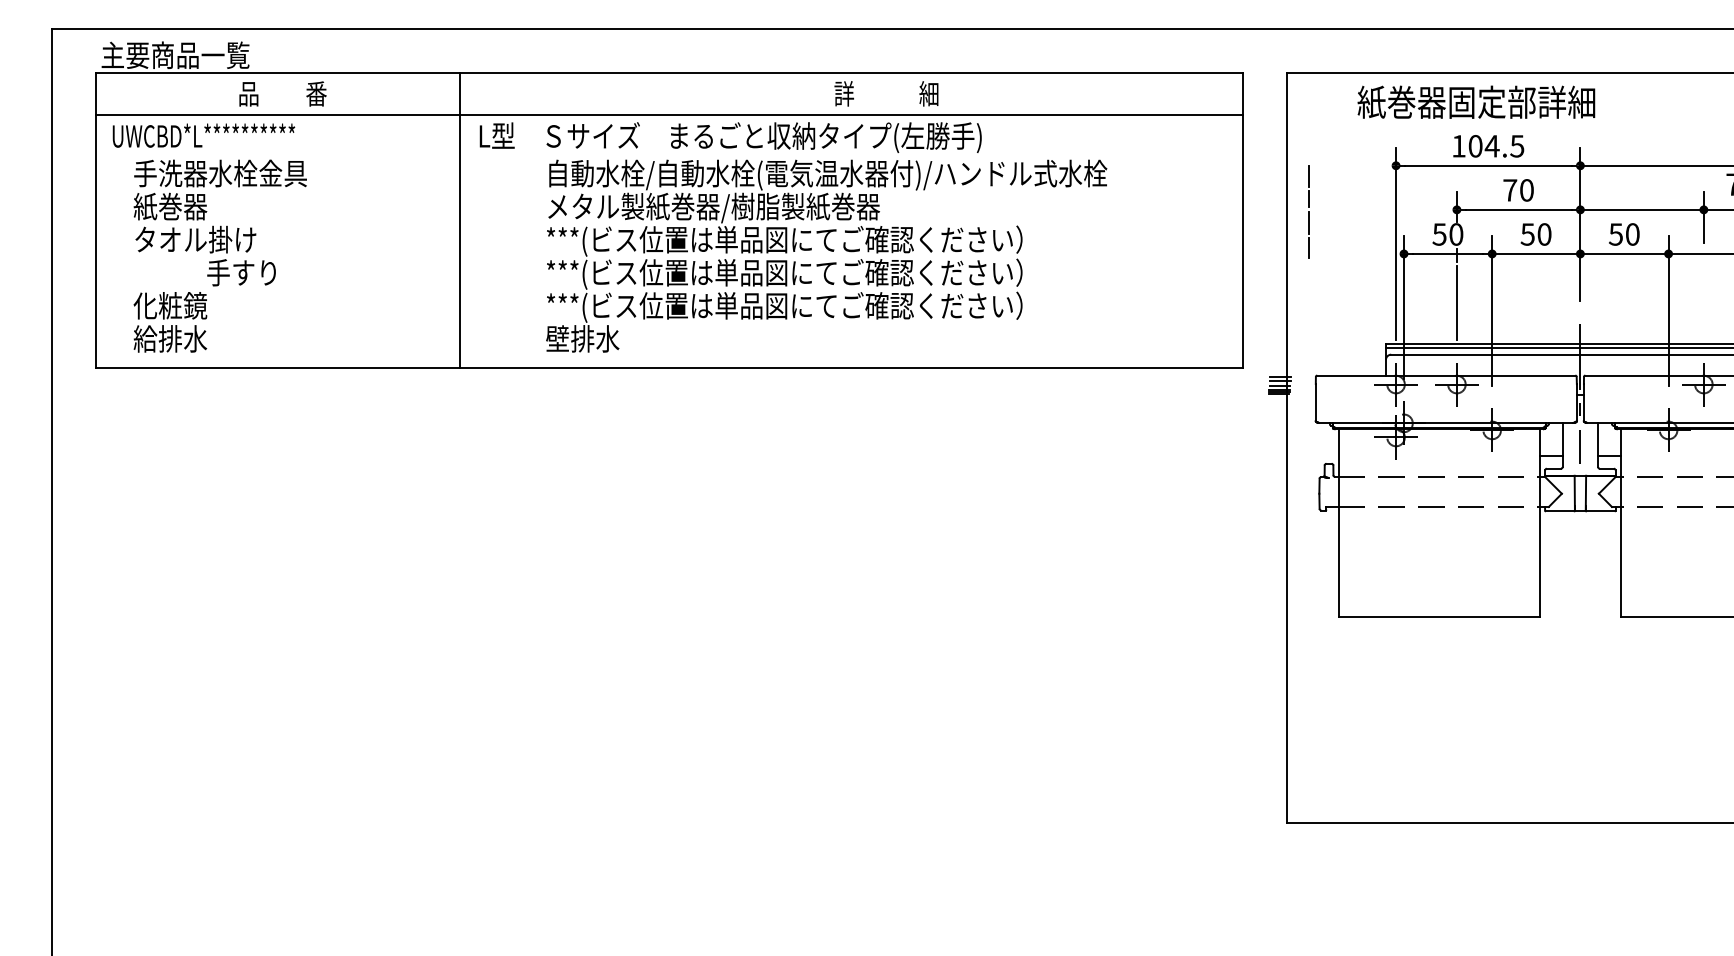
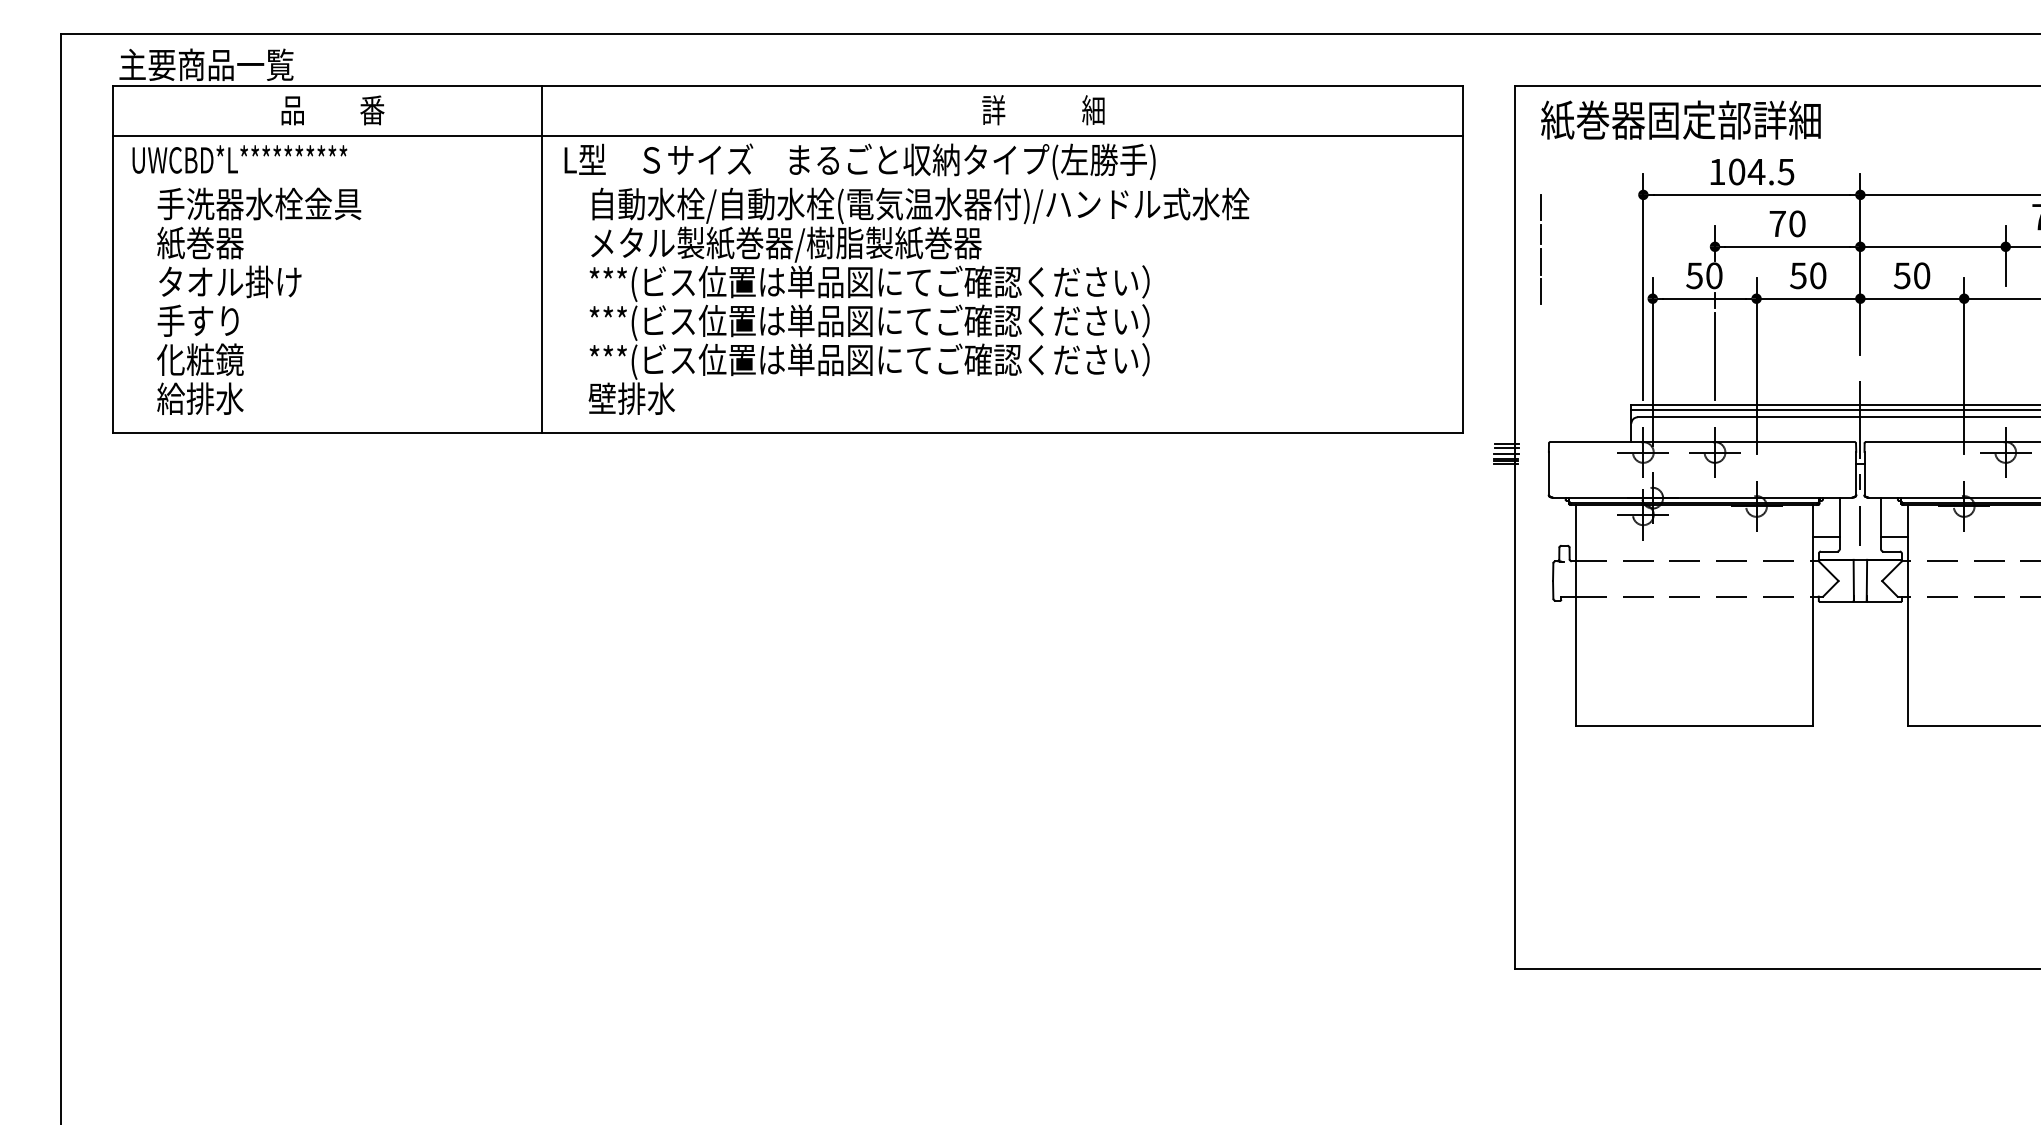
text: (1476, 101) -> (1680, 119), moved
text: (826, 255) -> (918, 300), moved
text: (240, 272) -> (197, 320), moved

